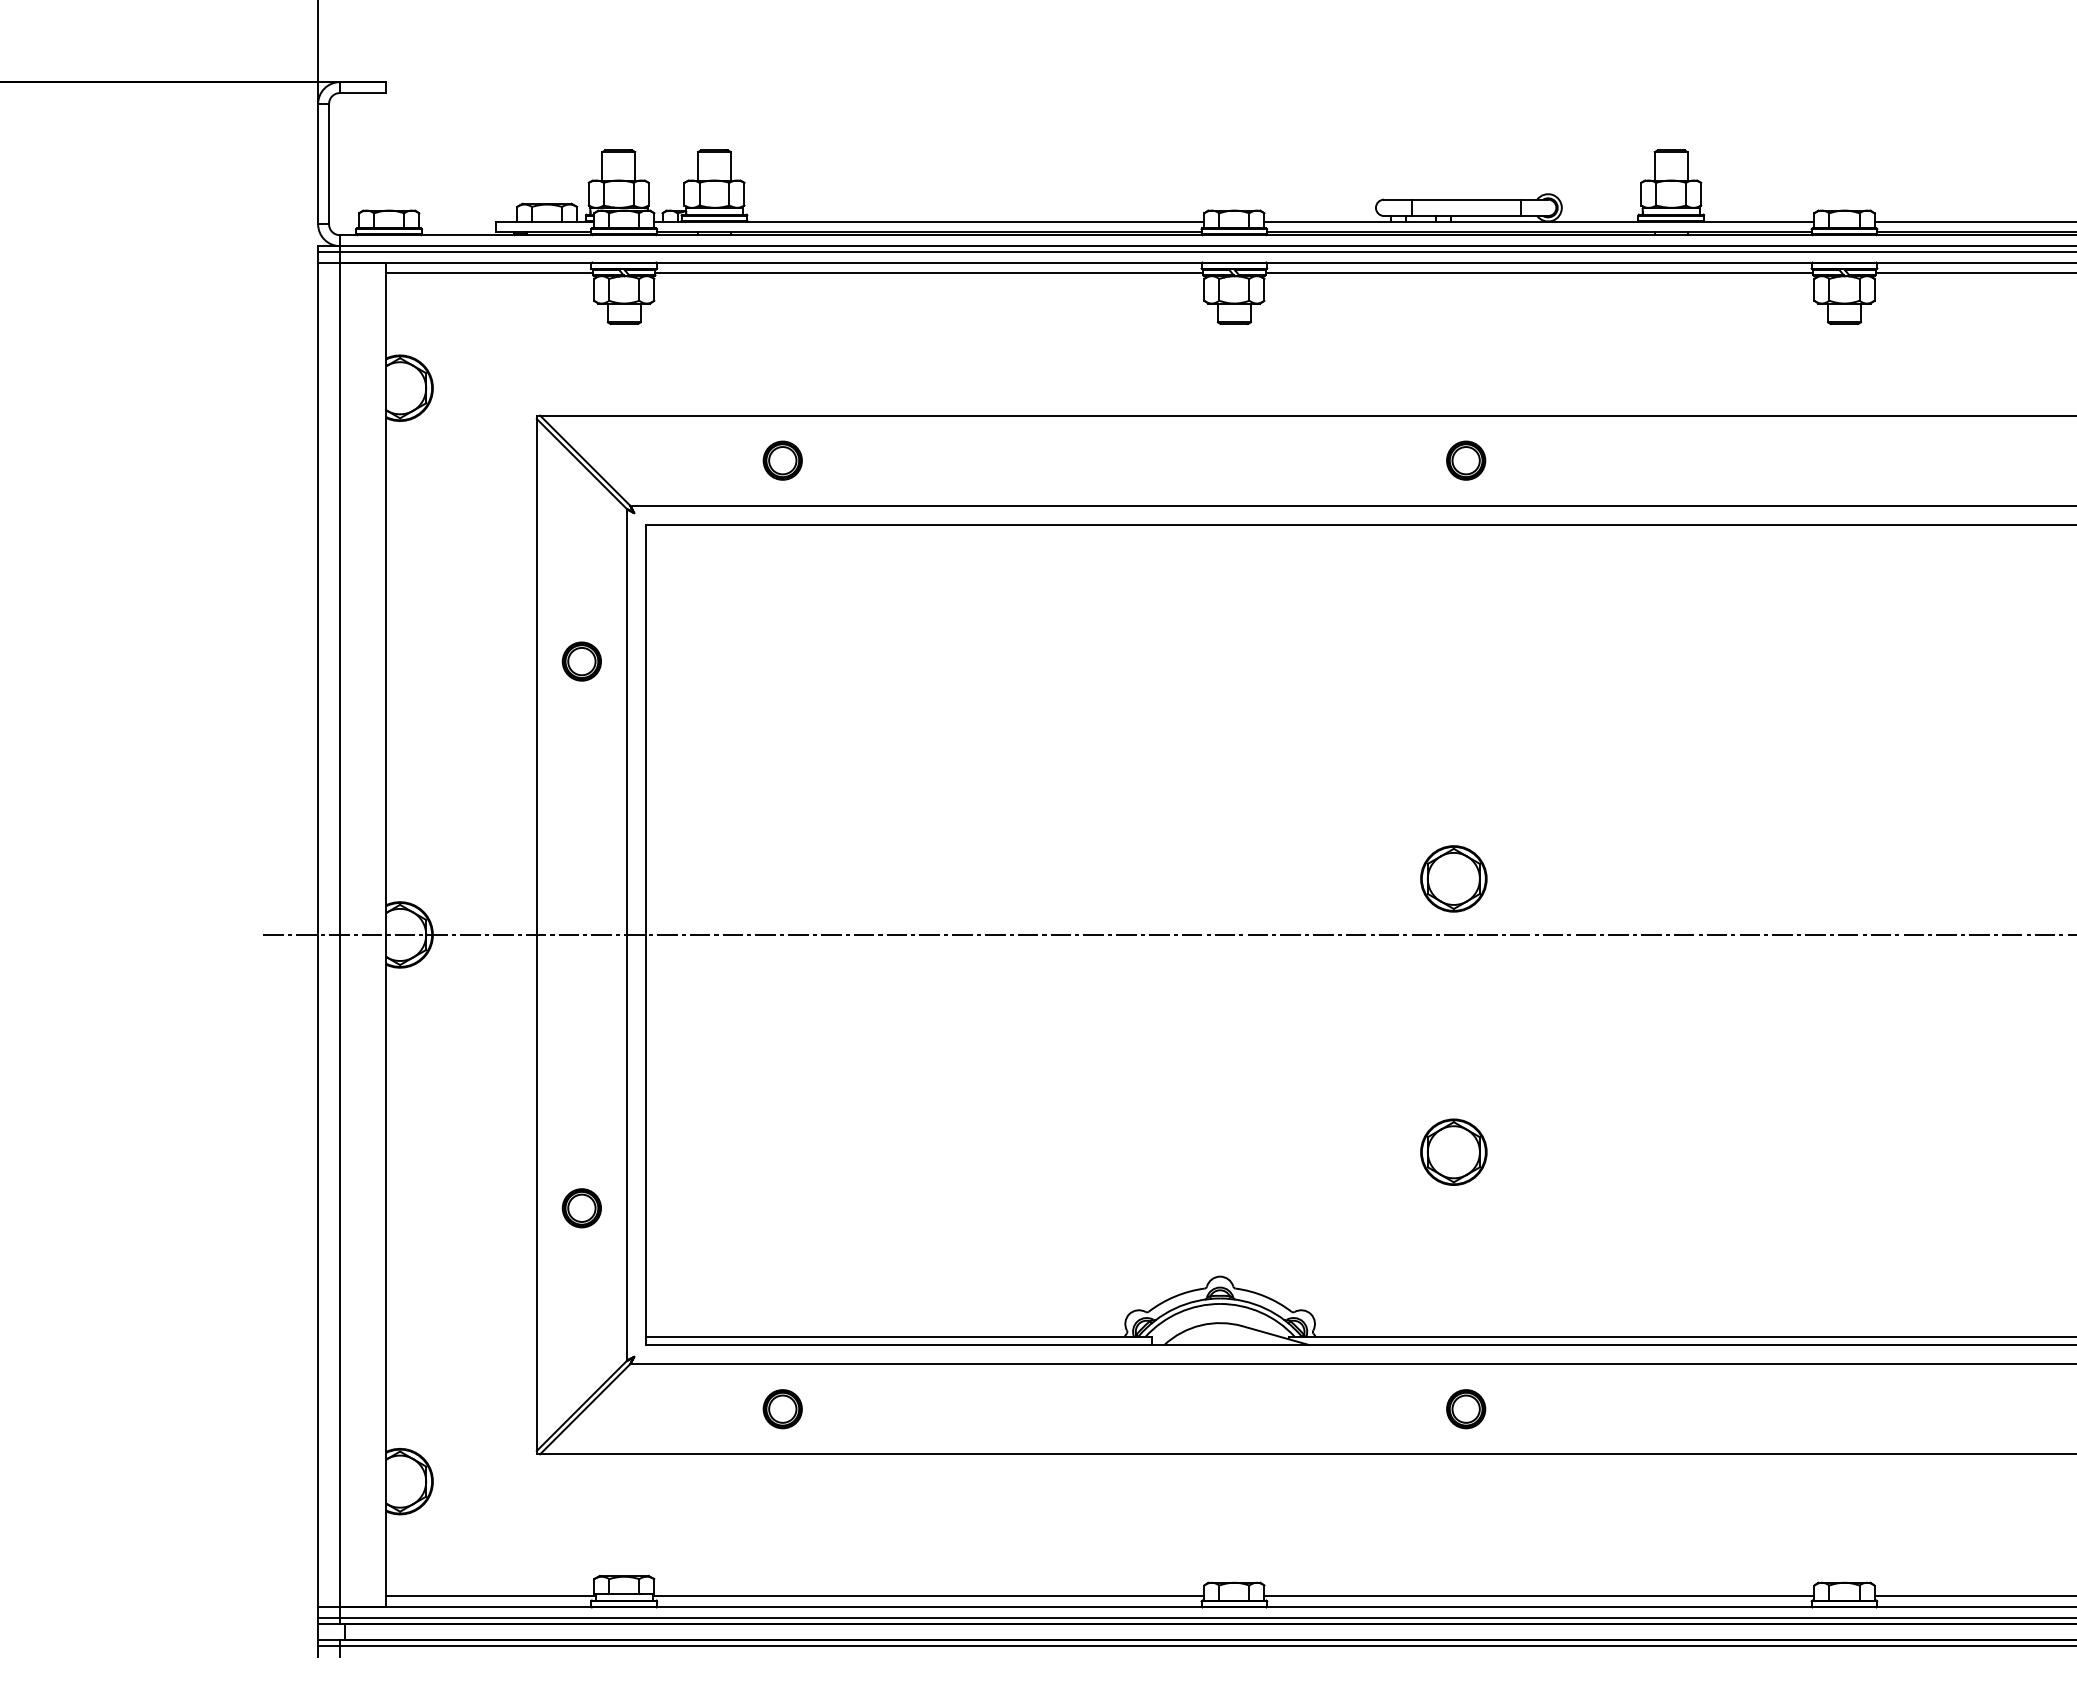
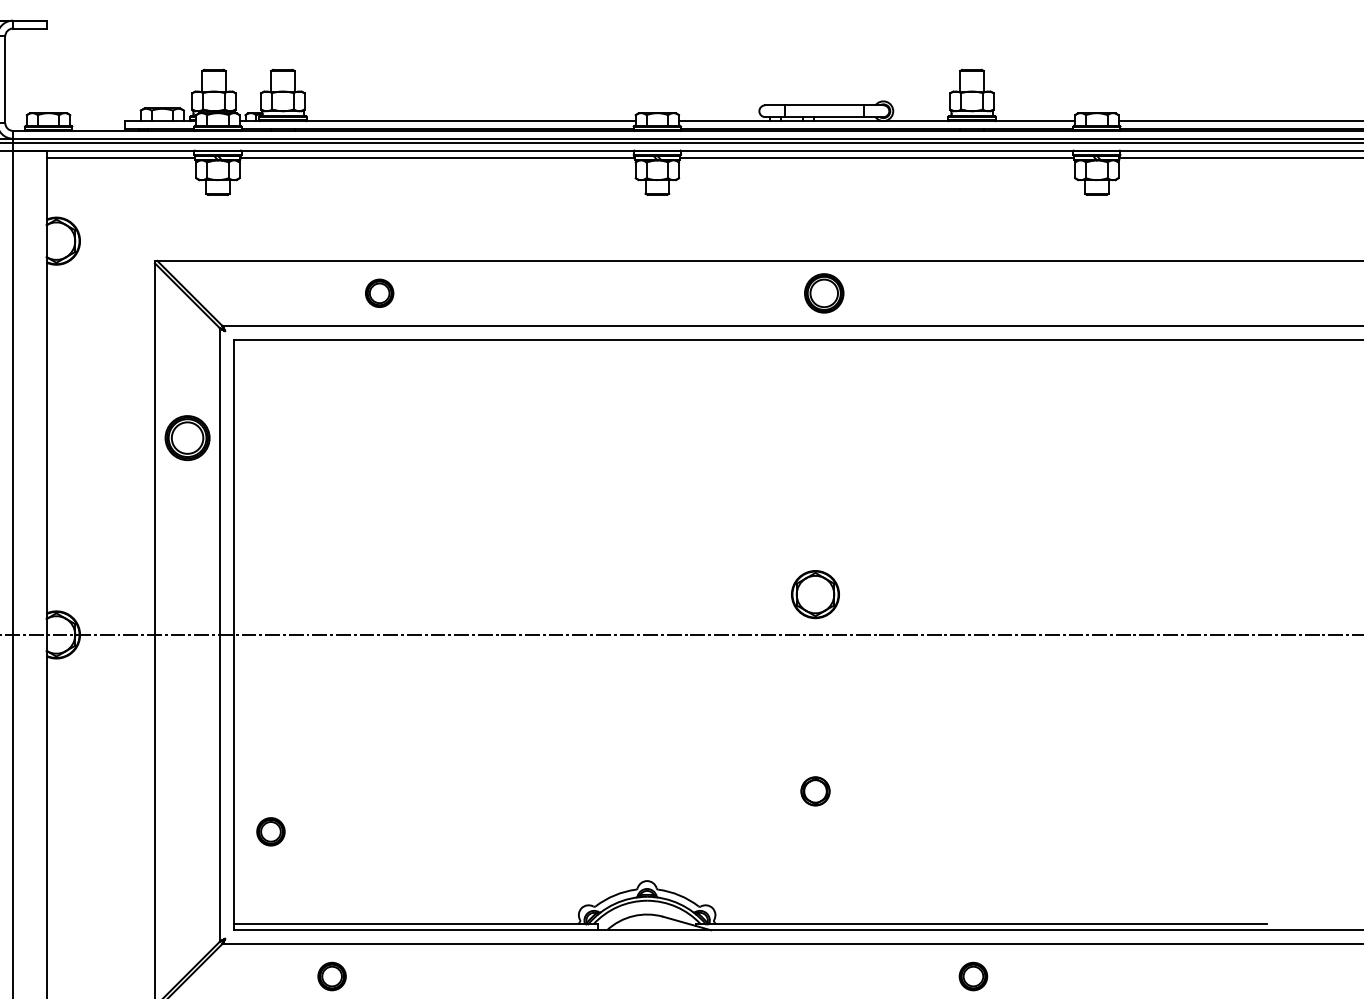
part: (782, 460) -> (379, 293), moved
part: (1466, 460) -> (824, 293), size x1.4
part: (581, 661) -> (187, 437), size x1.6
part: (1453, 1151) -> (815, 790), size x0.6
part: (581, 1208) -> (270, 831), moved
part: (1466, 1409) -> (973, 976), moved

